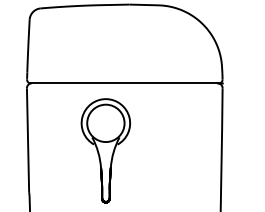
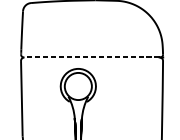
line: (124, 83) -> (91, 57), solid -> dashed

